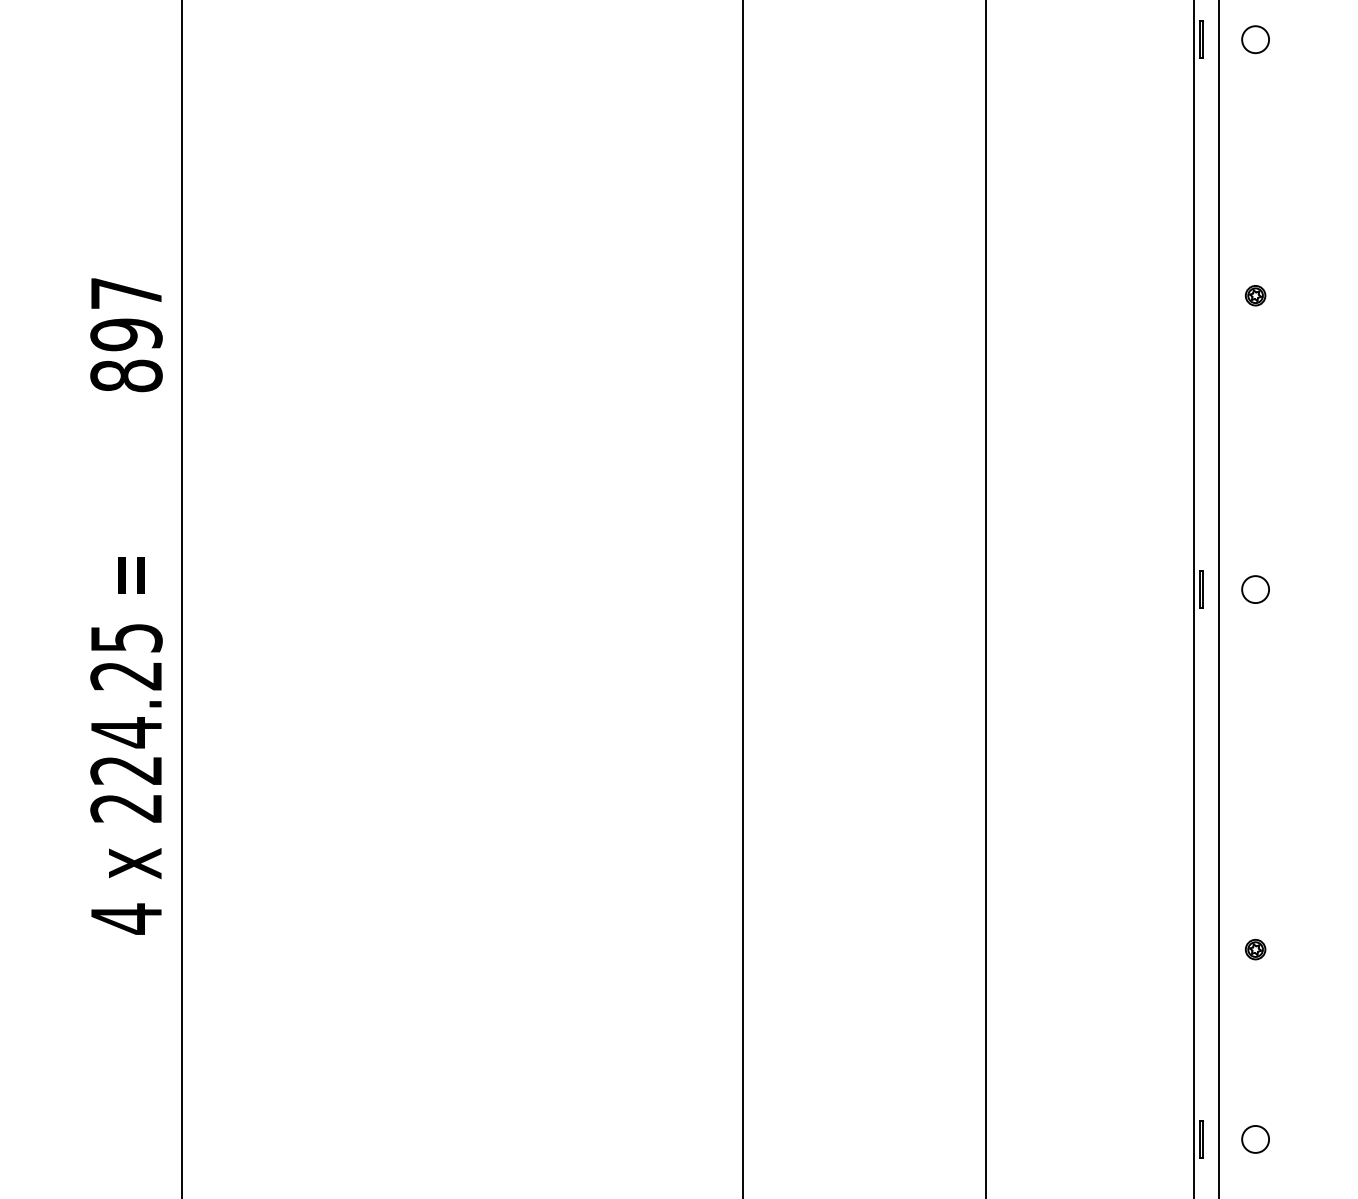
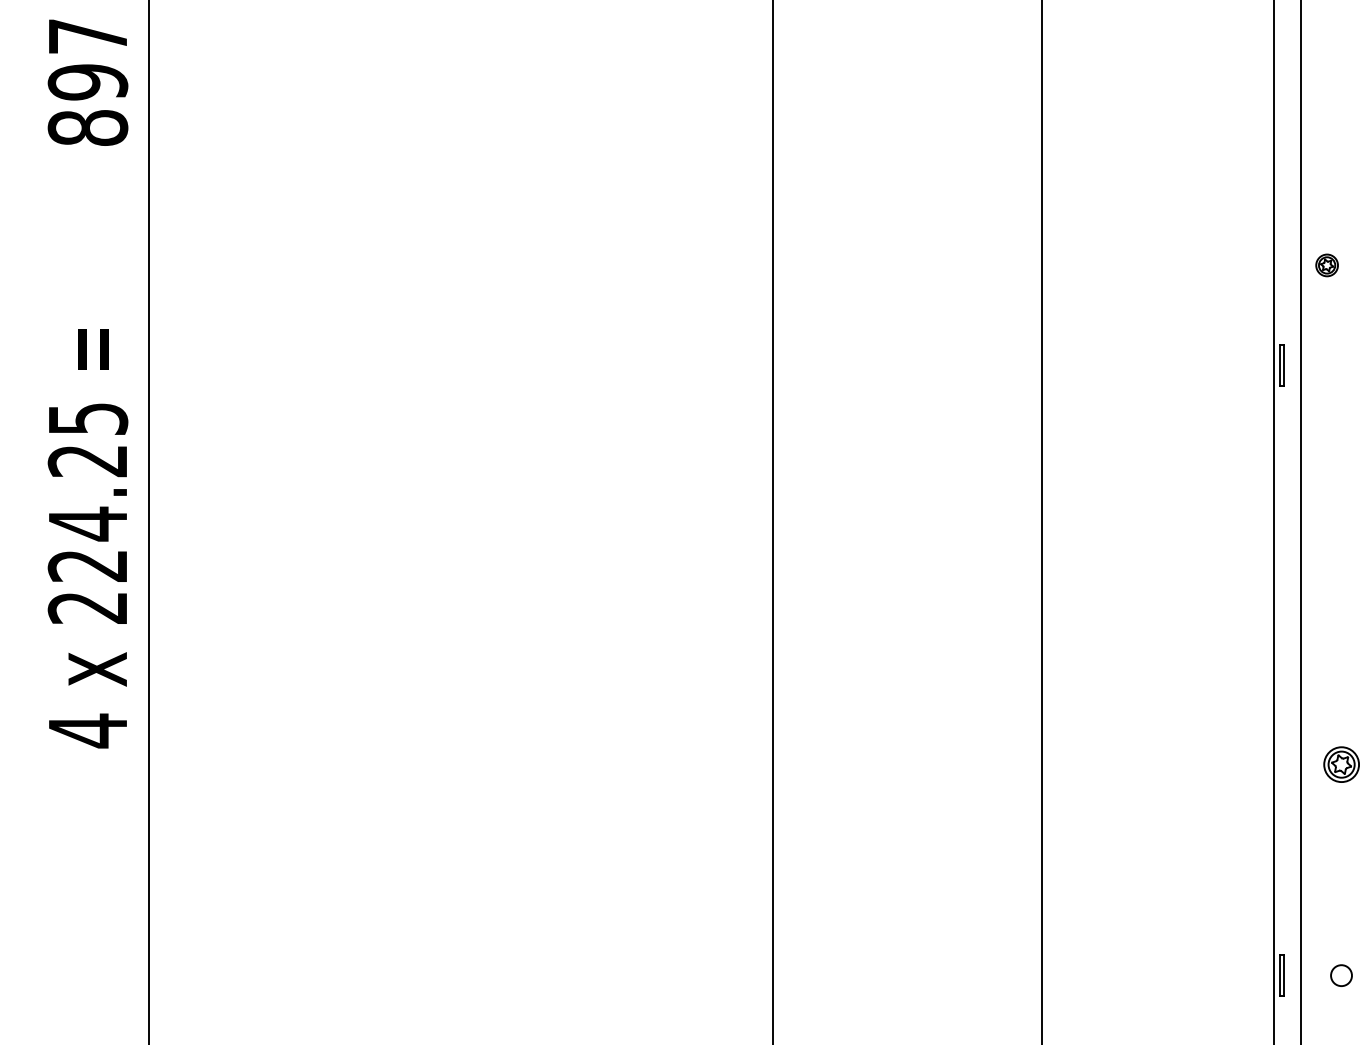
part: (1255, 295) -> (1326, 265), moved
circle: (1255, 589) -> (1341, 365), removed
part: (1255, 949) -> (1341, 764), size x1.6
circle: (1255, 1139) -> (1341, 975), size x0.7

